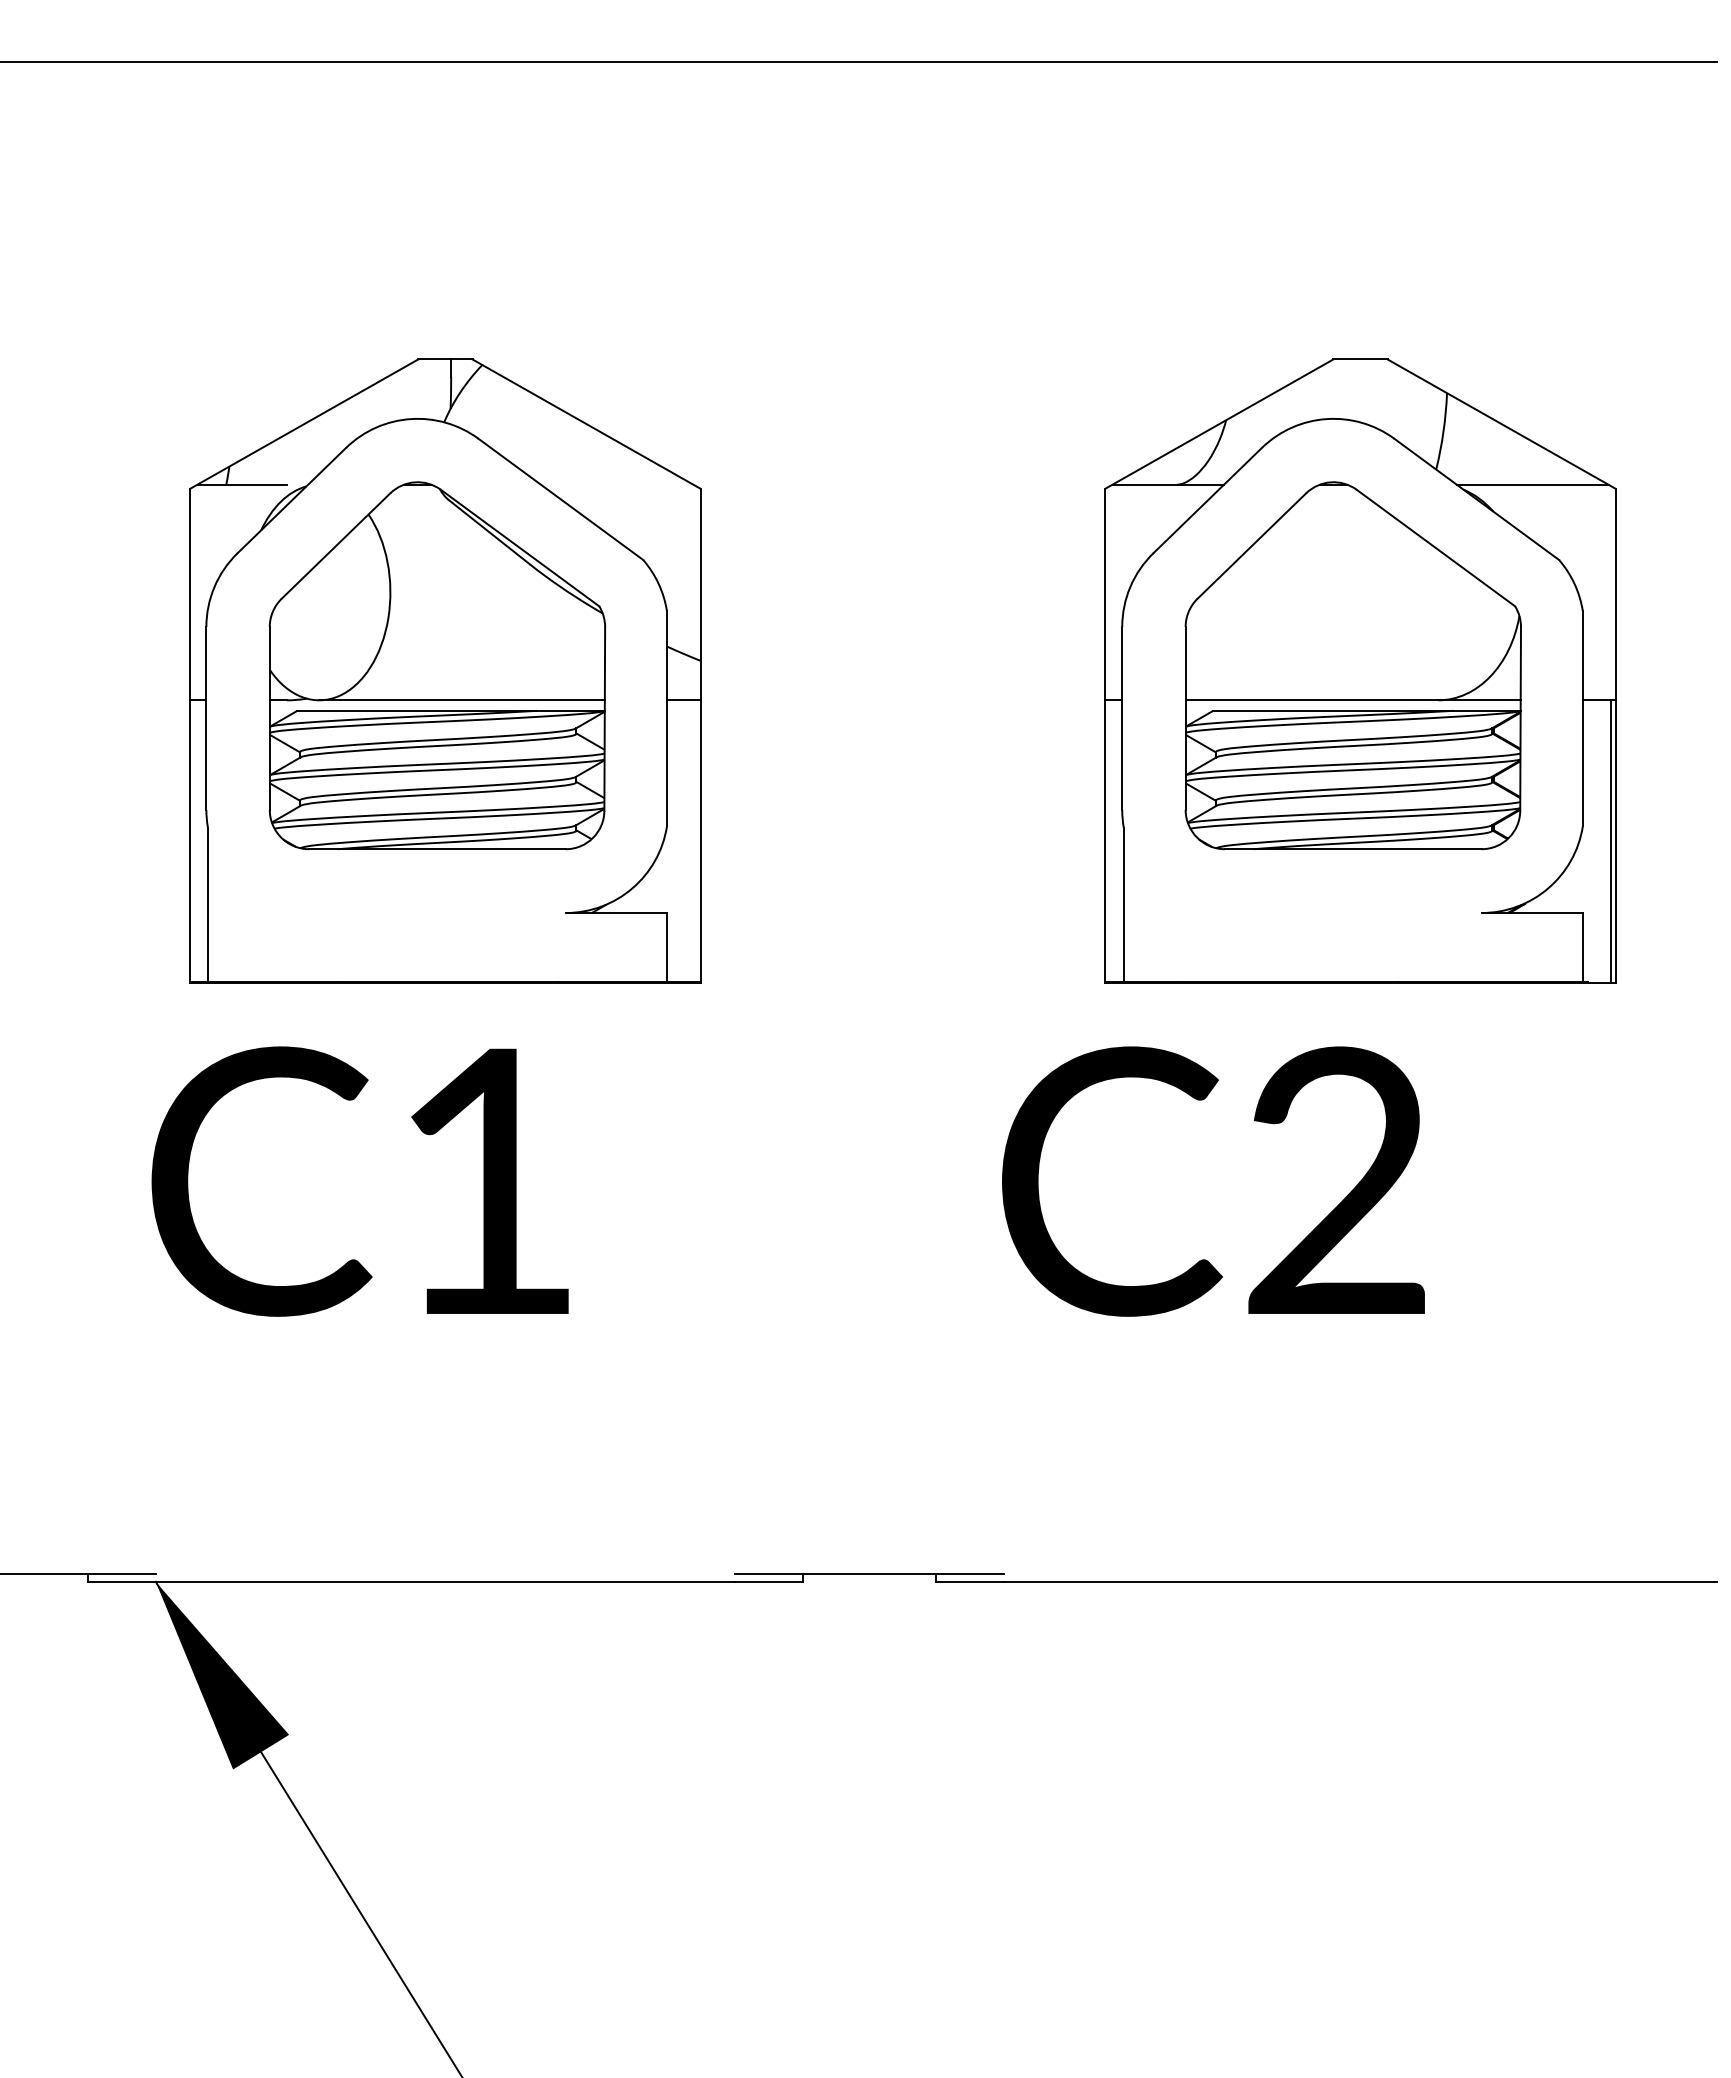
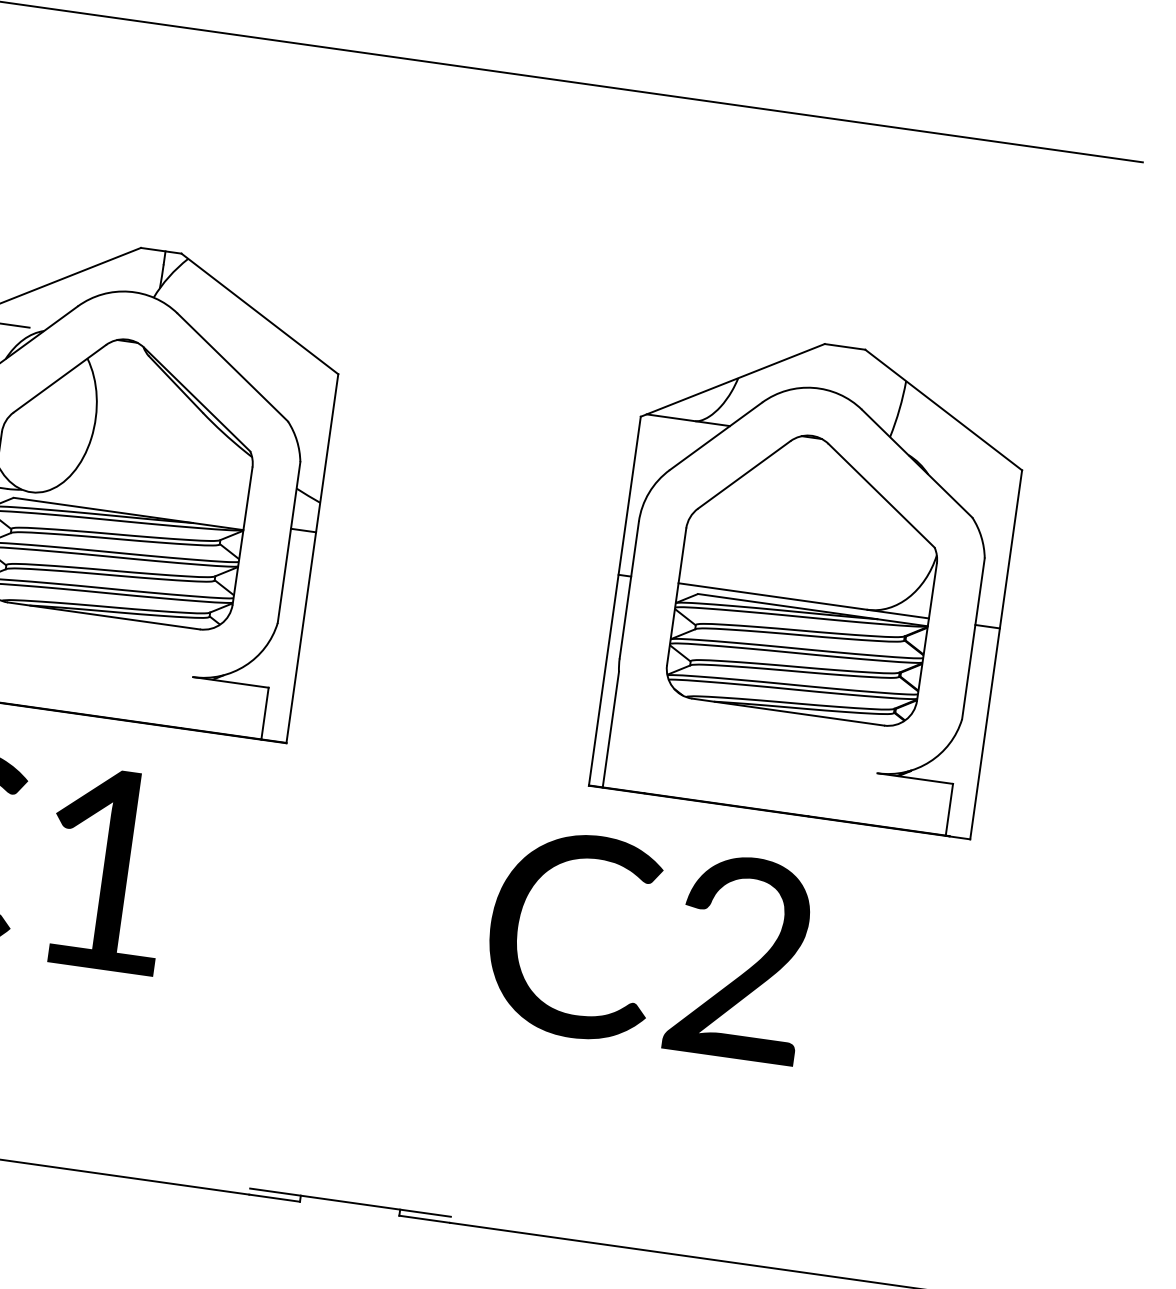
line: (1532, 484) -> (960, 458), removed
line: (461, 700) -> (137, 507), removed
line: (1611, 841) -> (981, 733), removed

